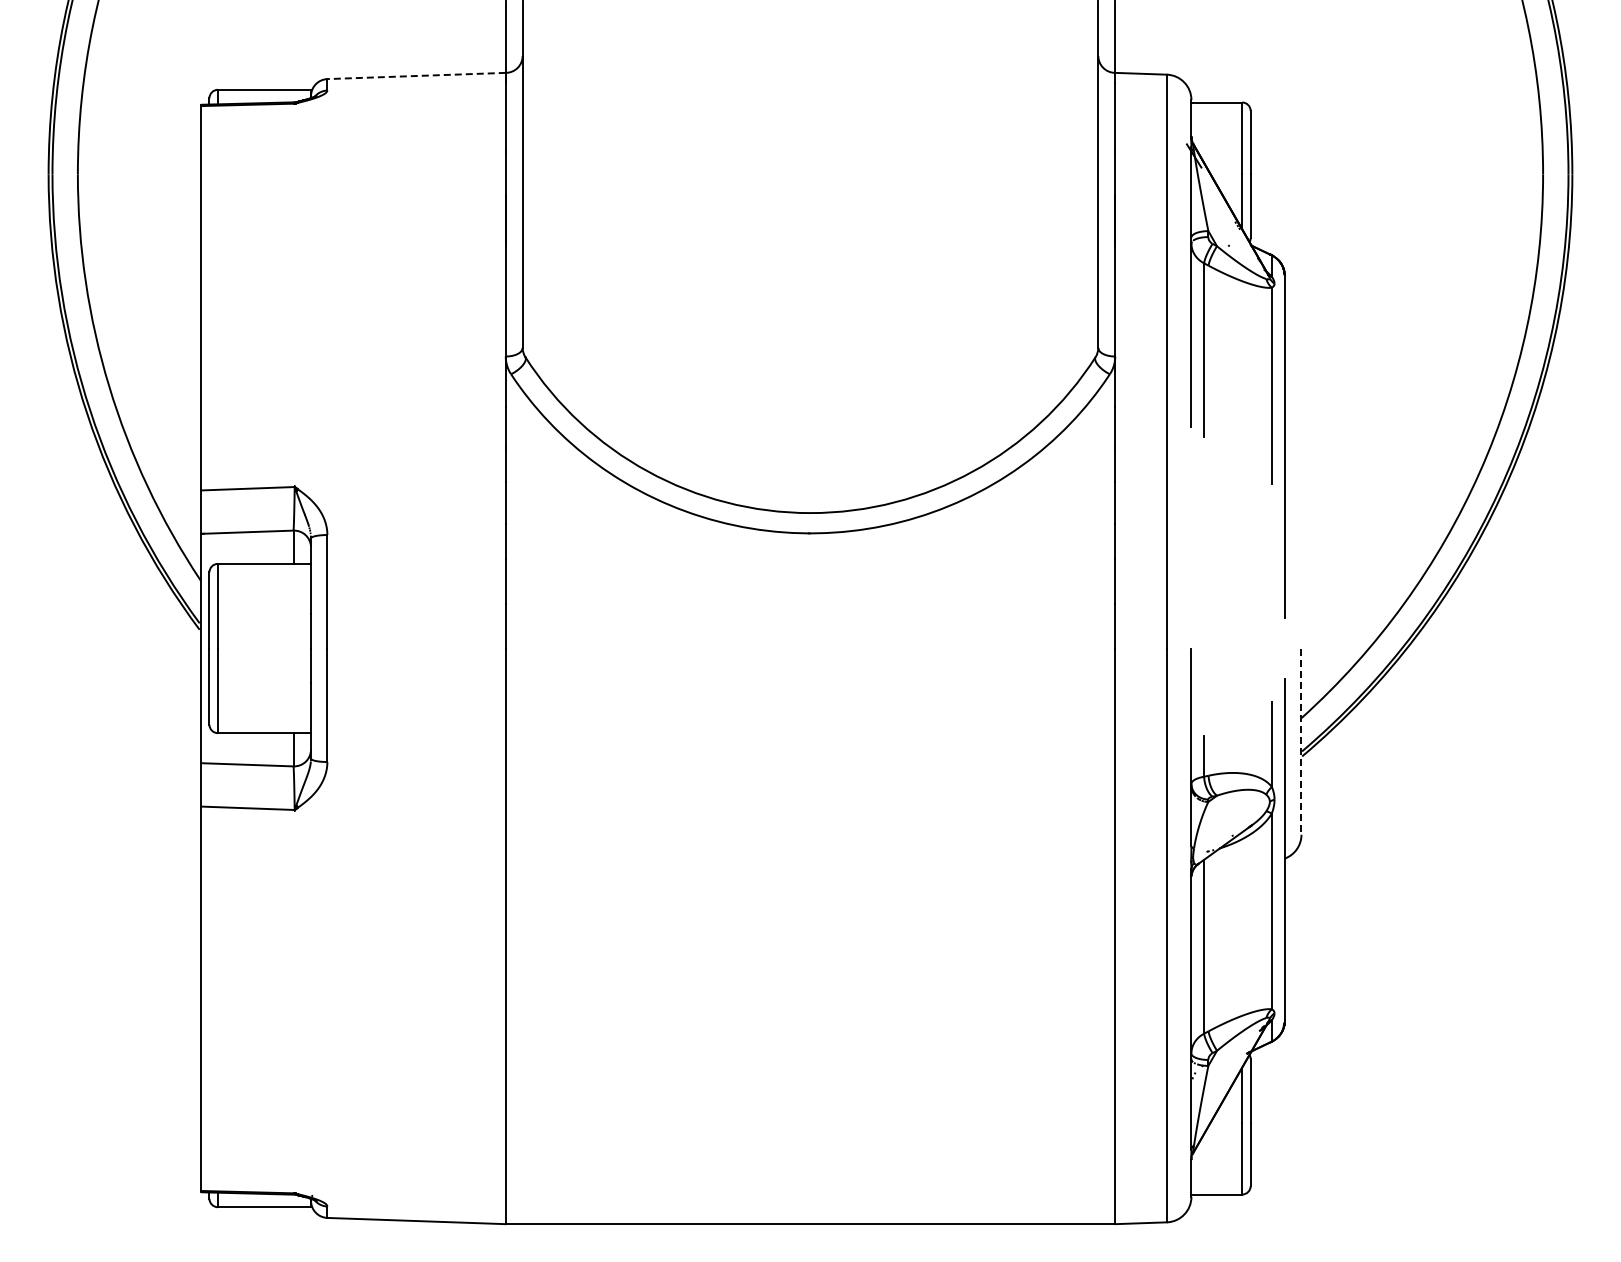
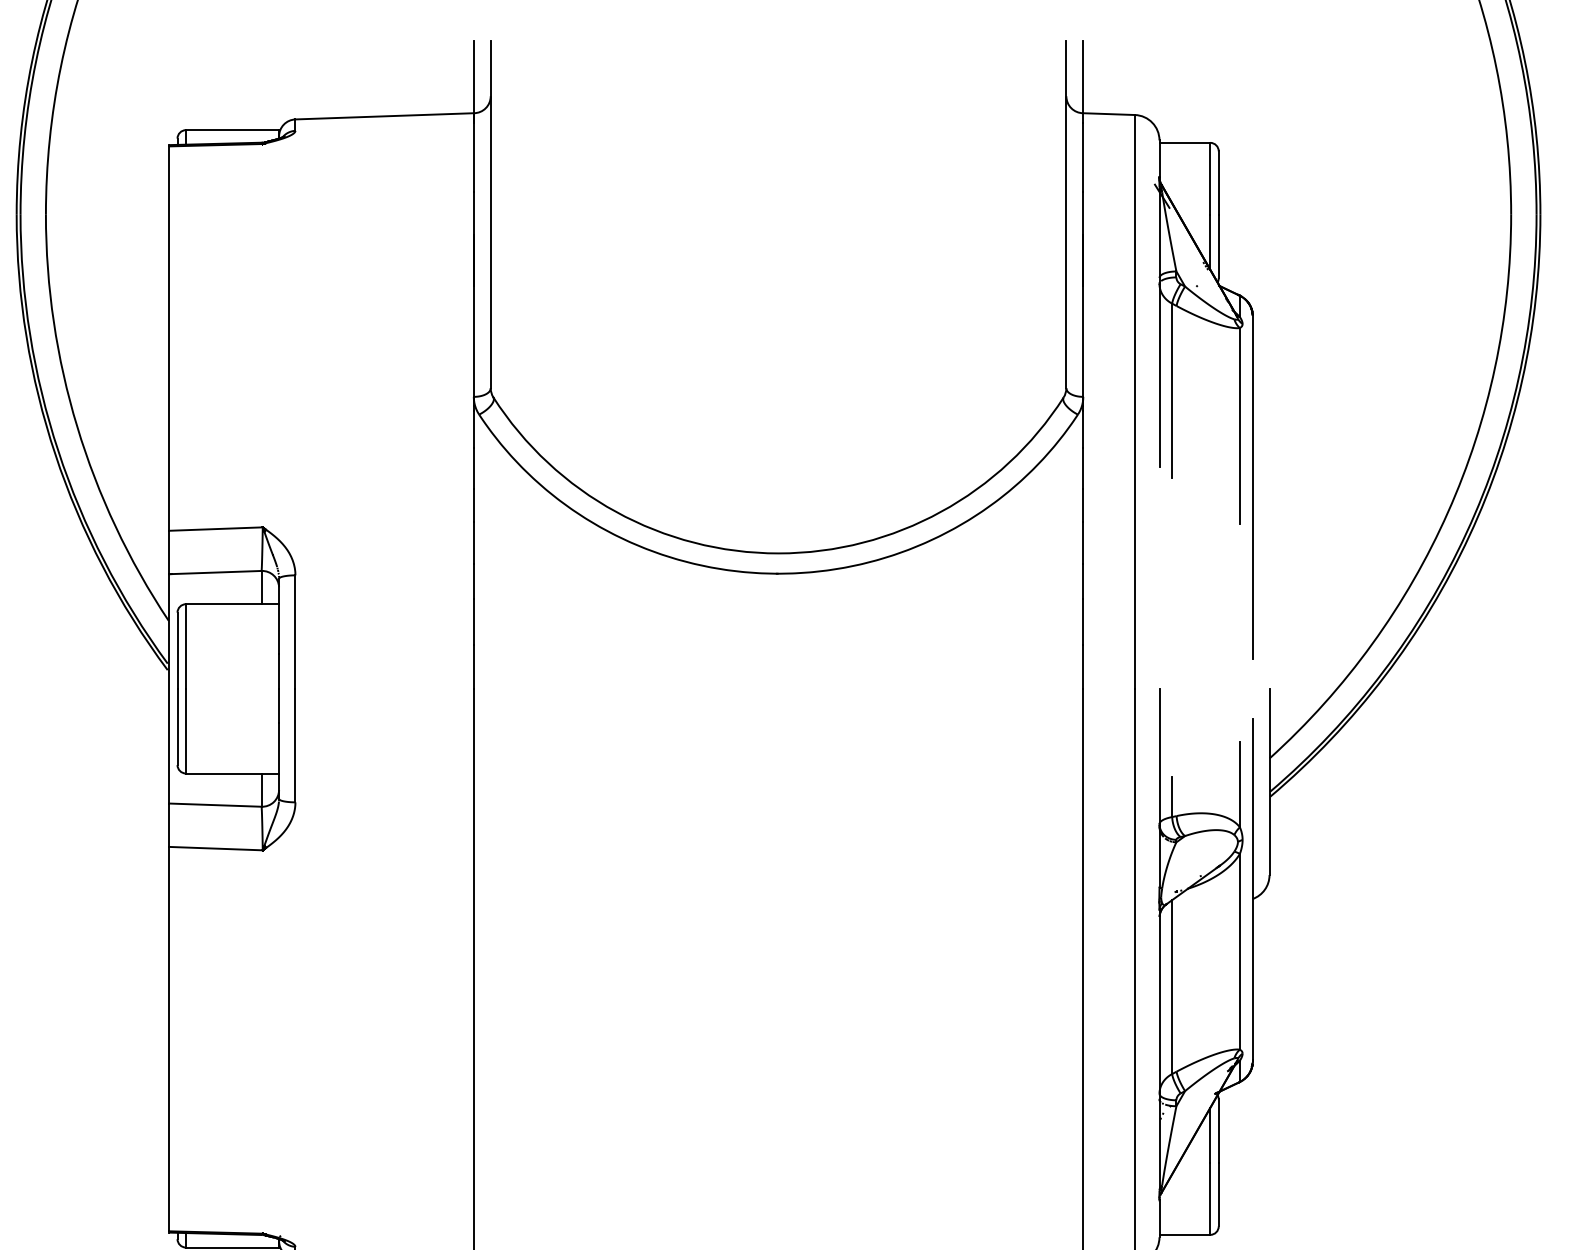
line: (416, 76) -> (384, 116), dashed -> solid
line: (1301, 742) -> (1269, 782), dashed -> solid

